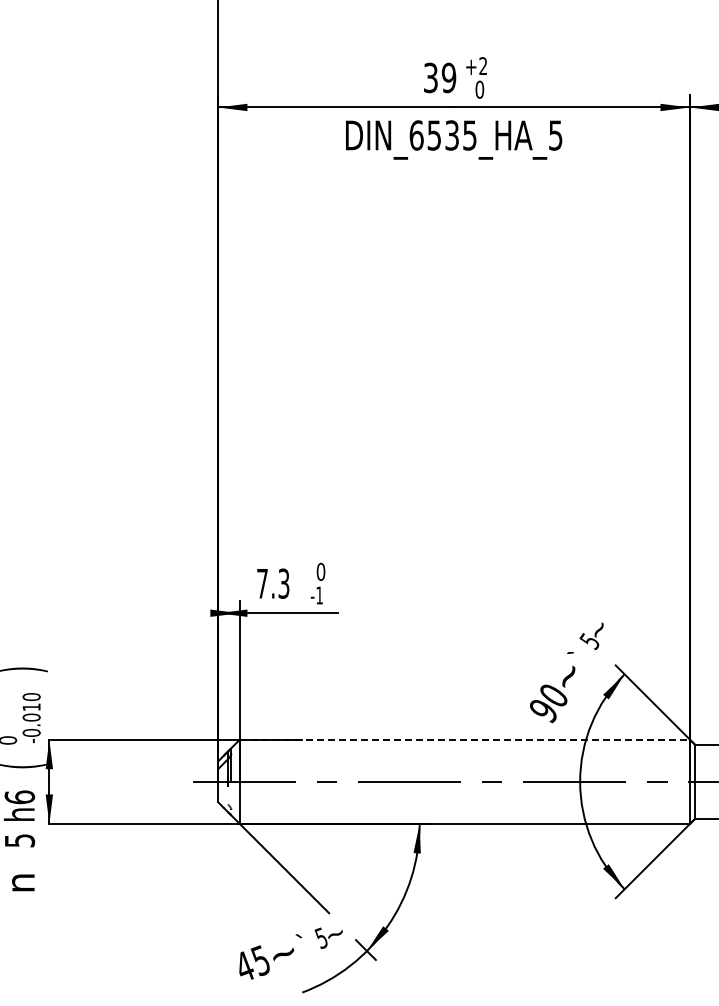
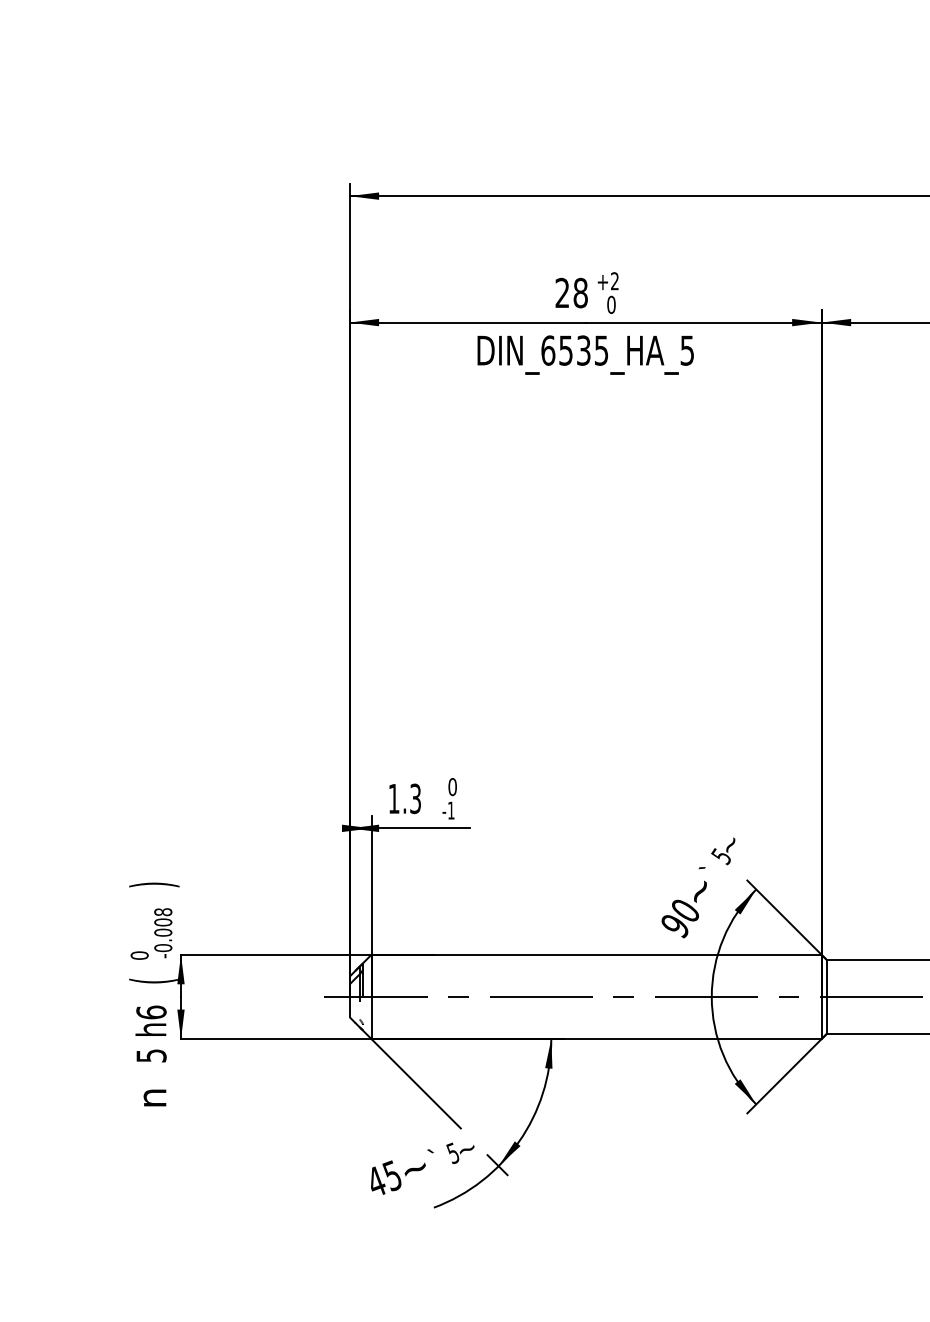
text: (439, 78) -> (571, 293), 39 -> 28
text: (261, 583) -> (393, 798), 7.3 -> 1.3
text: (31, 702) -> (163, 917), -0.010 -> -0.008
line: (465, 739) -> (597, 954), dashed -> solid

